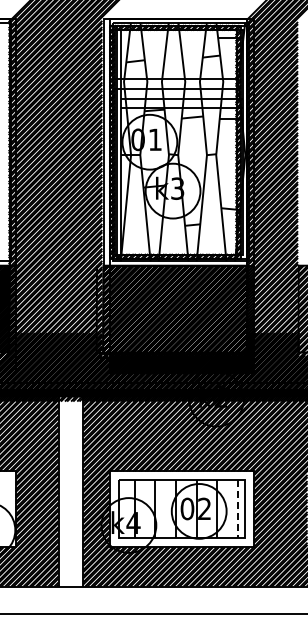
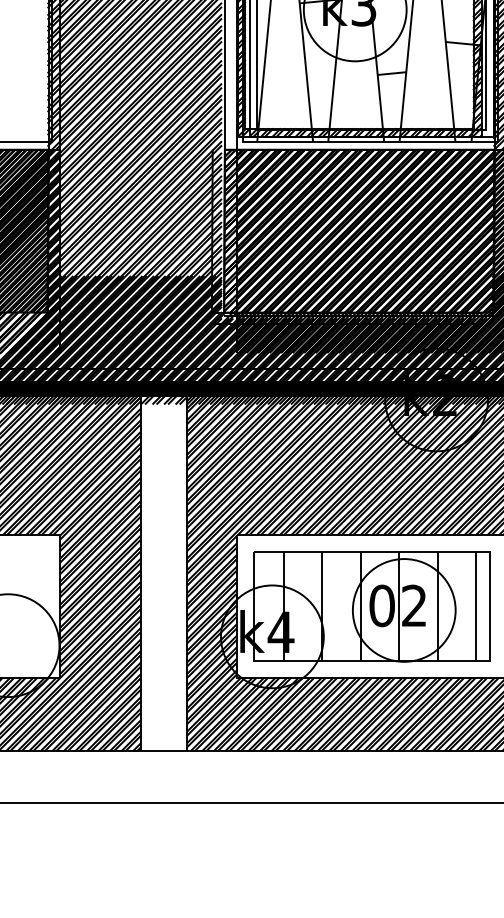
line: (237, 509) -> (476, 606), dashed -> solid

